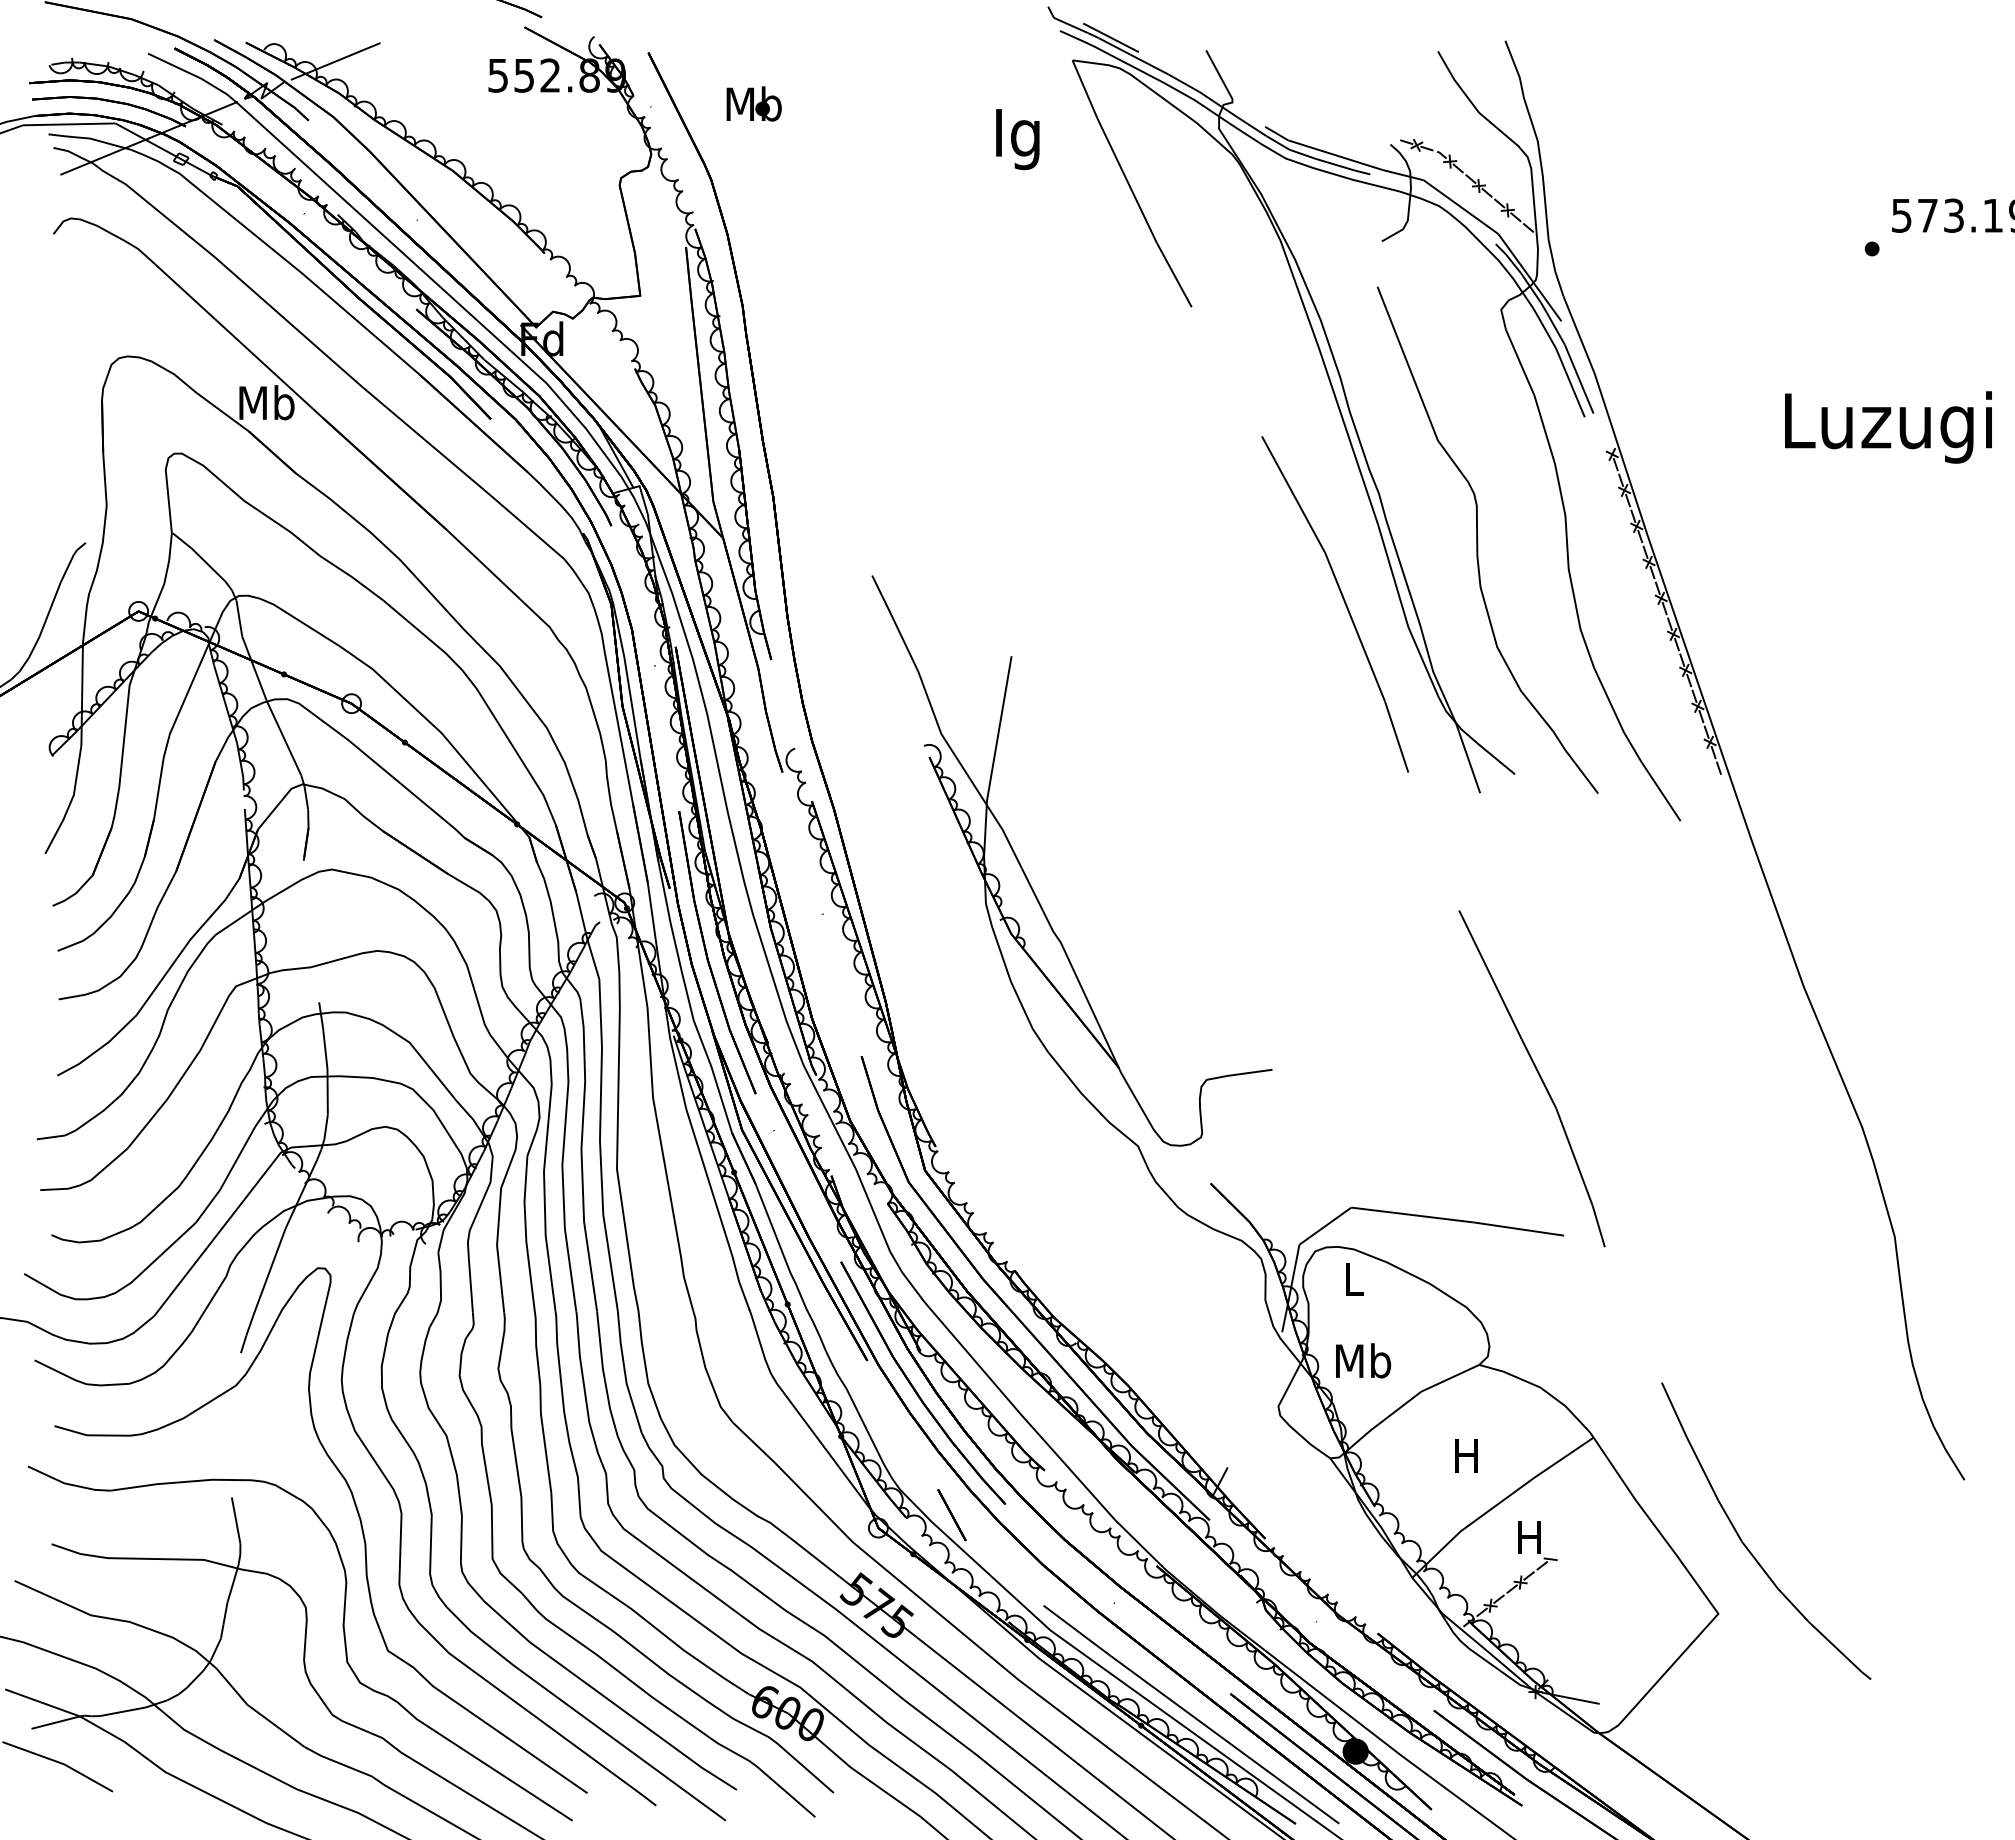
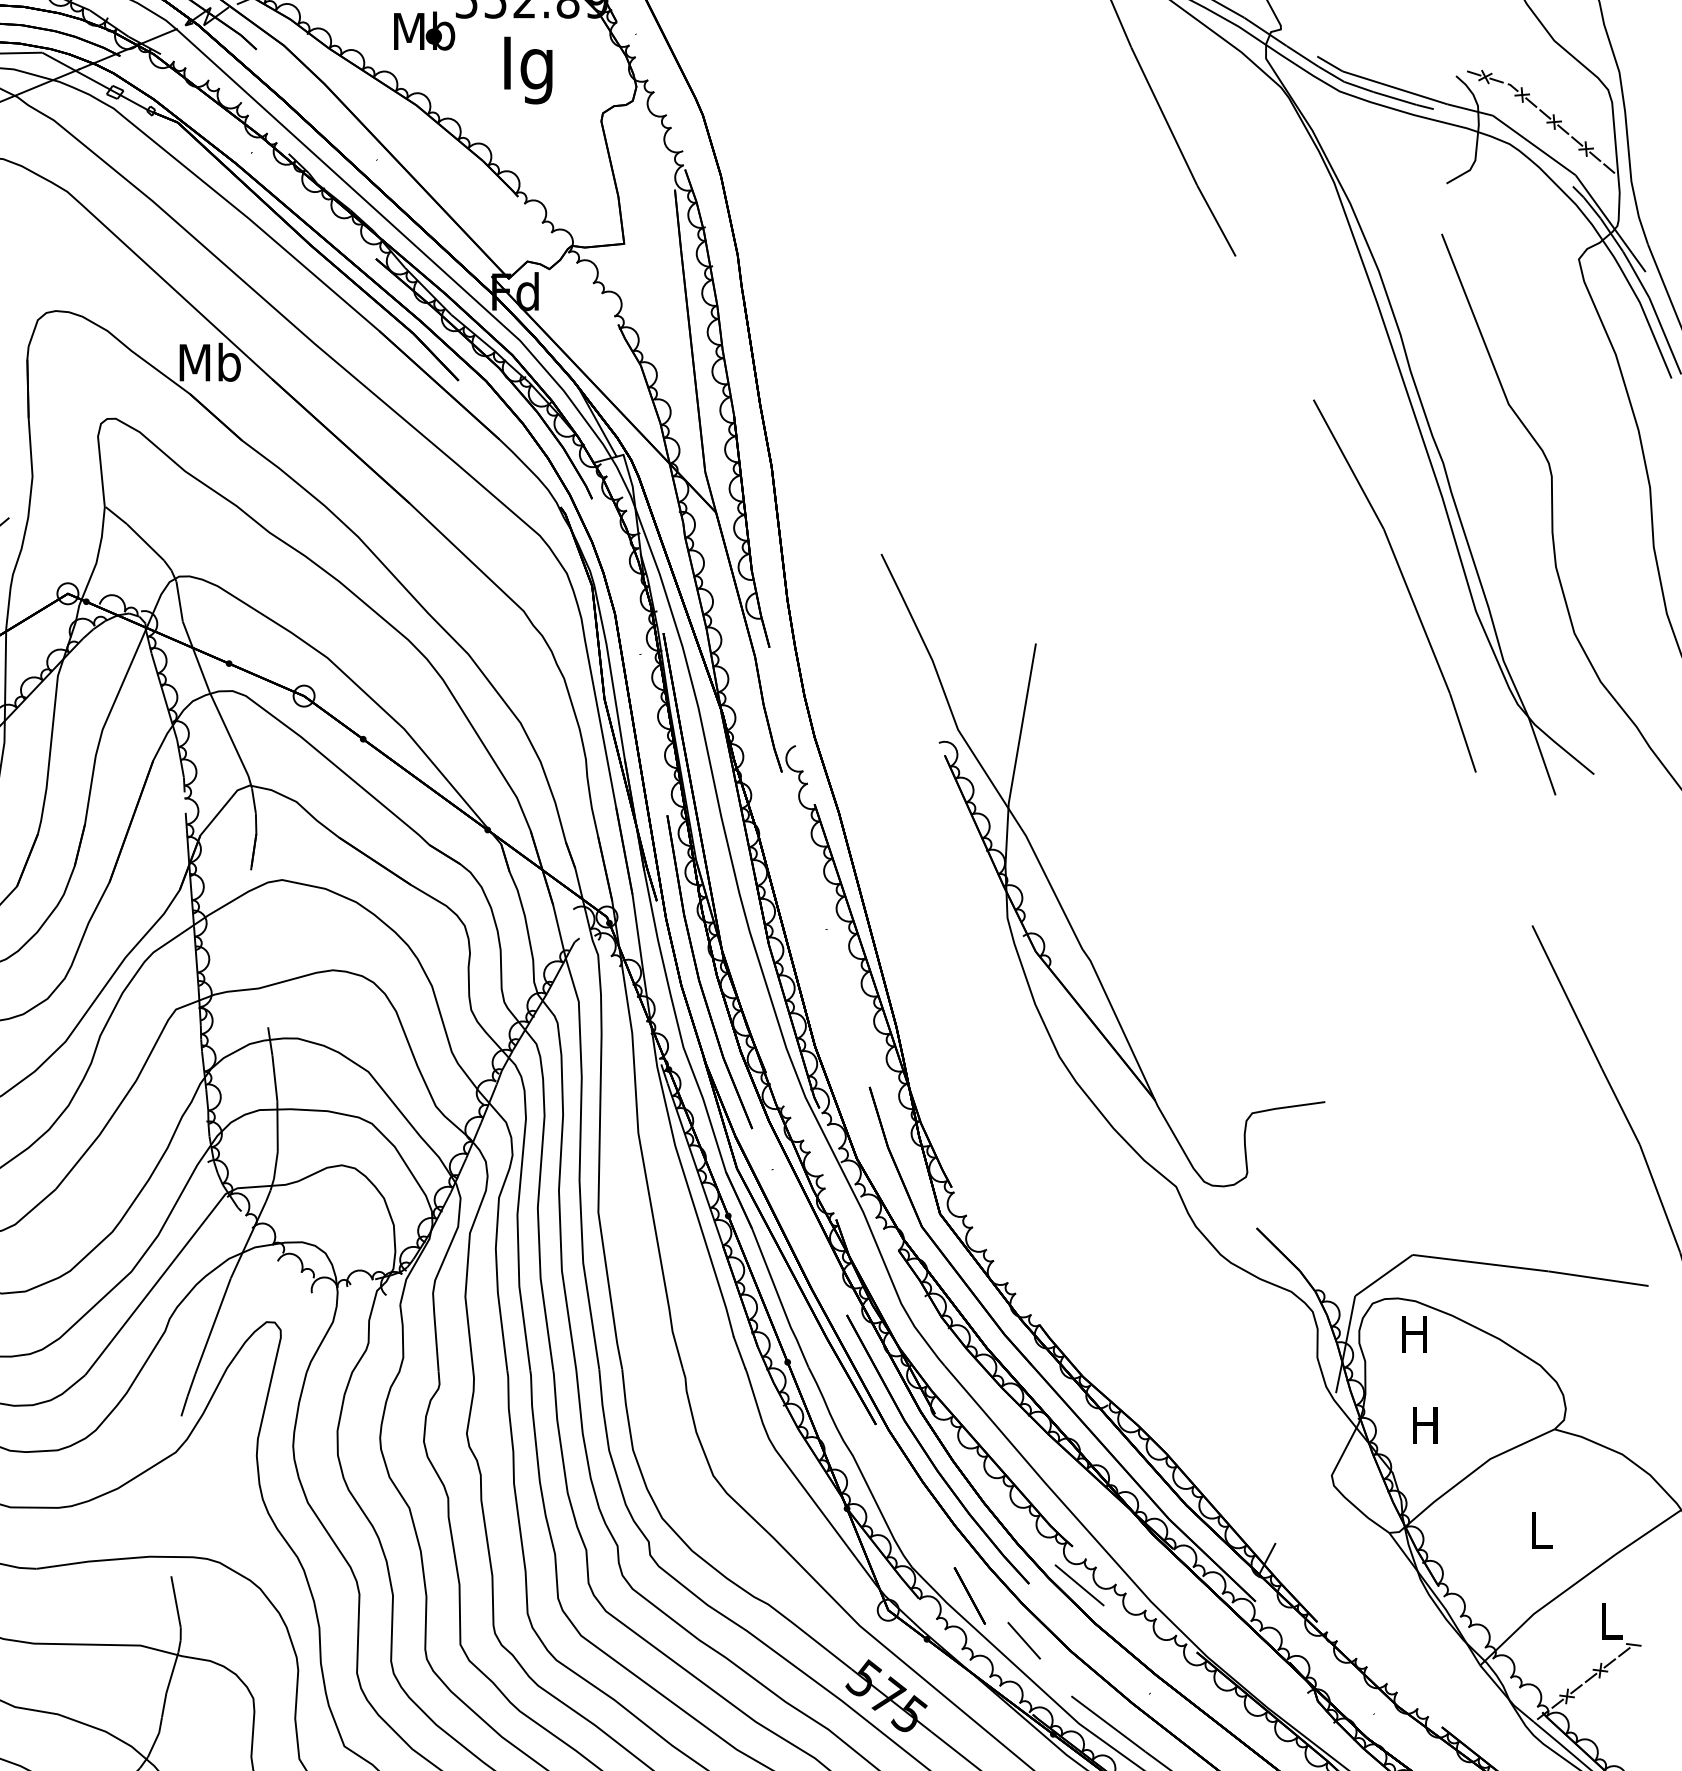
text: (753, 103) -> (423, 30), moved
text: (1017, 139) -> (527, 70), moved
text: (1352, 1279) -> (1414, 1334), L -> H
text: (1363, 1360) -> (1426, 1424), Mb -> H
text: (1466, 1455) -> (1540, 1529), H -> L
line: (1050, 1505) -> (1079, 1585), added
text: (1529, 1537) -> (1610, 1620), H -> L
line: (1000, 1555) -> (1023, 1640), added

